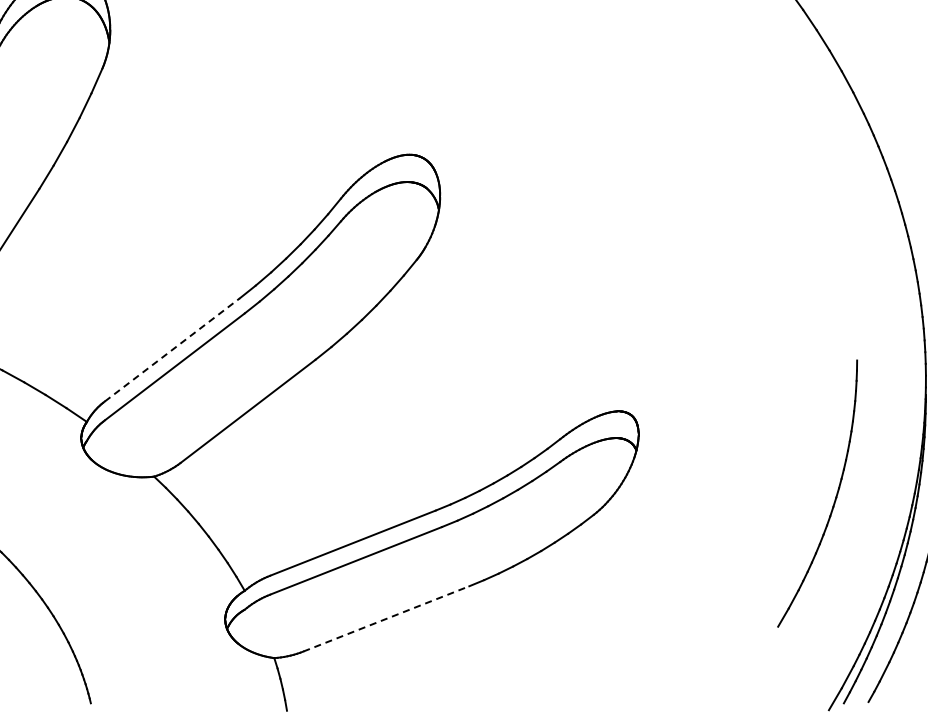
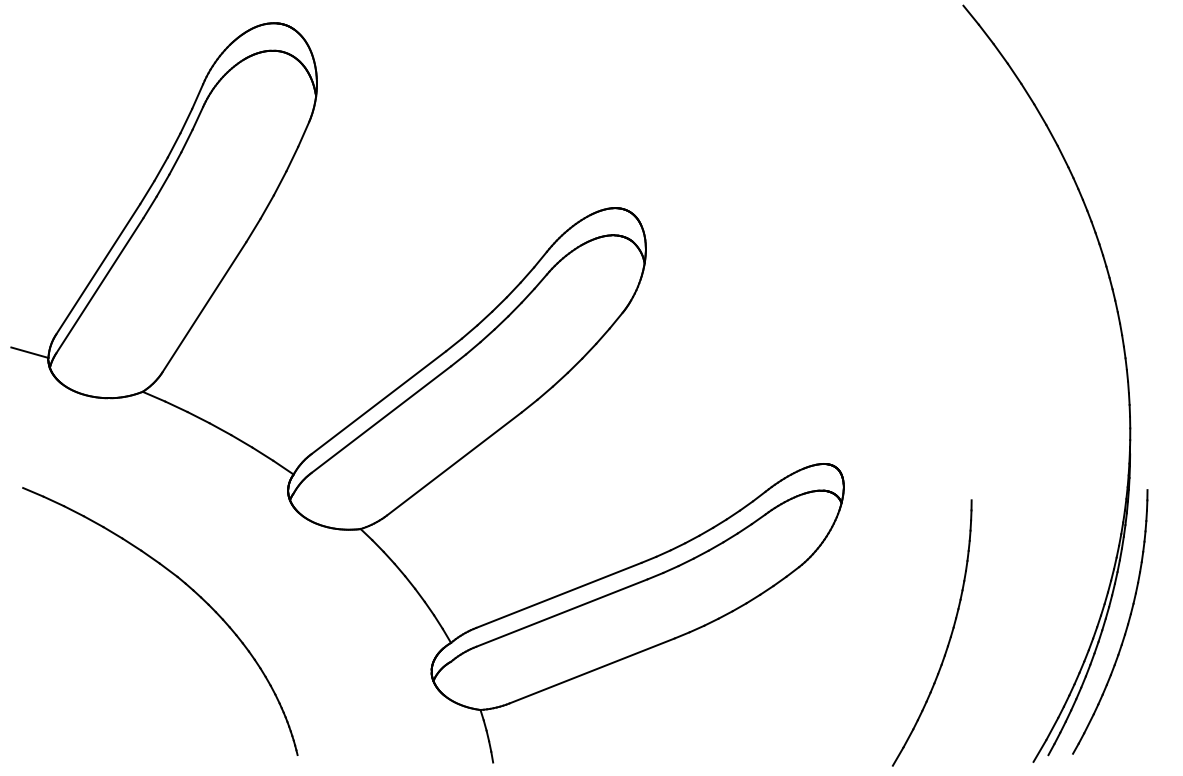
line: (172, 349) -> (378, 402), dashed -> solid
part: (834, 498) -> (949, 637), moved
line: (386, 618) -> (592, 670), dashed -> solid

